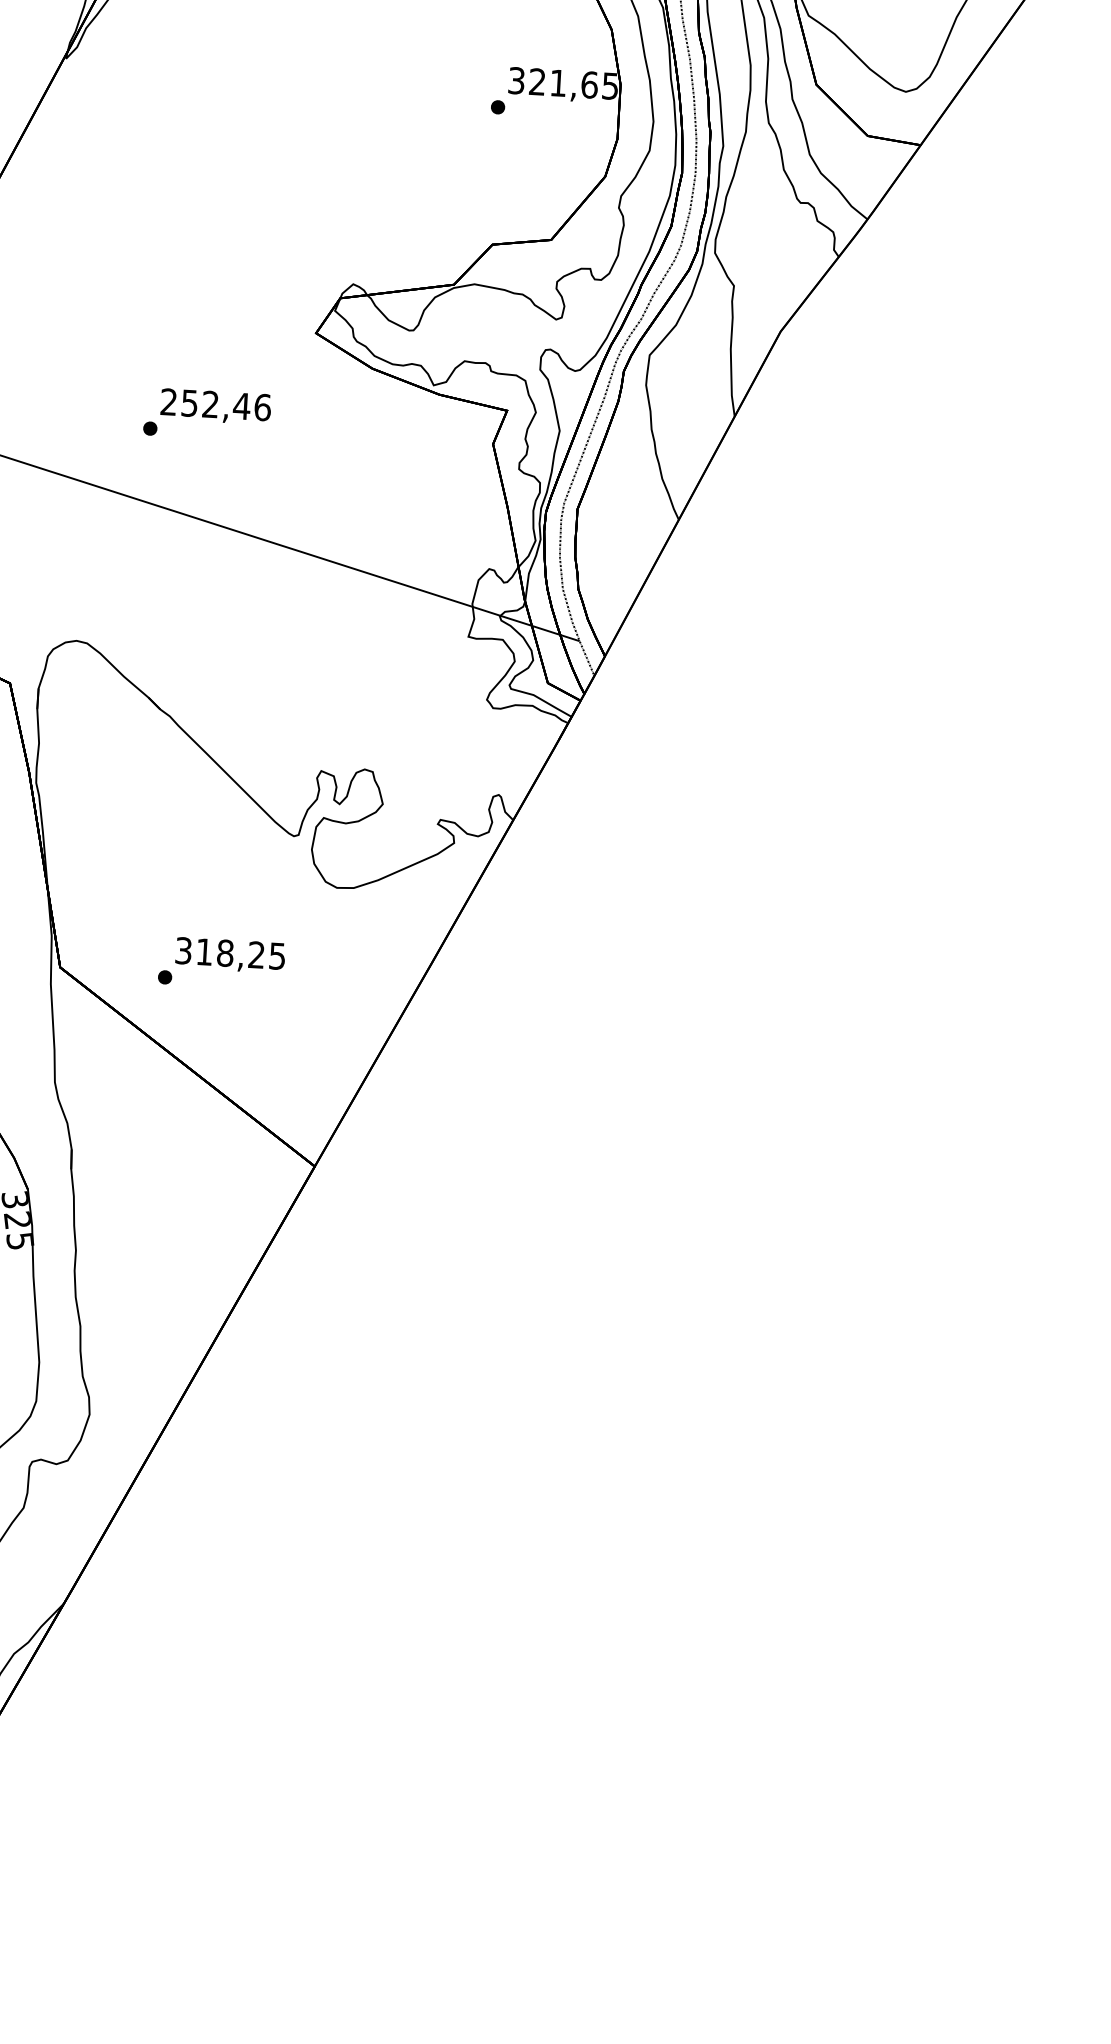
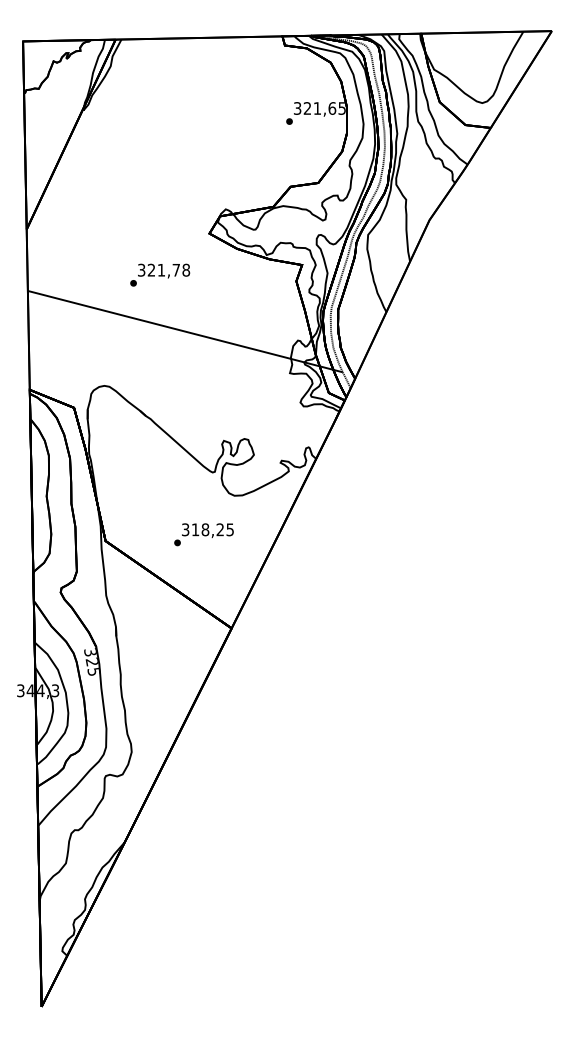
text: (217, 403) -> (164, 269), 252,46 -> 321,78
text: (220, 962) -> (203, 534), moved

